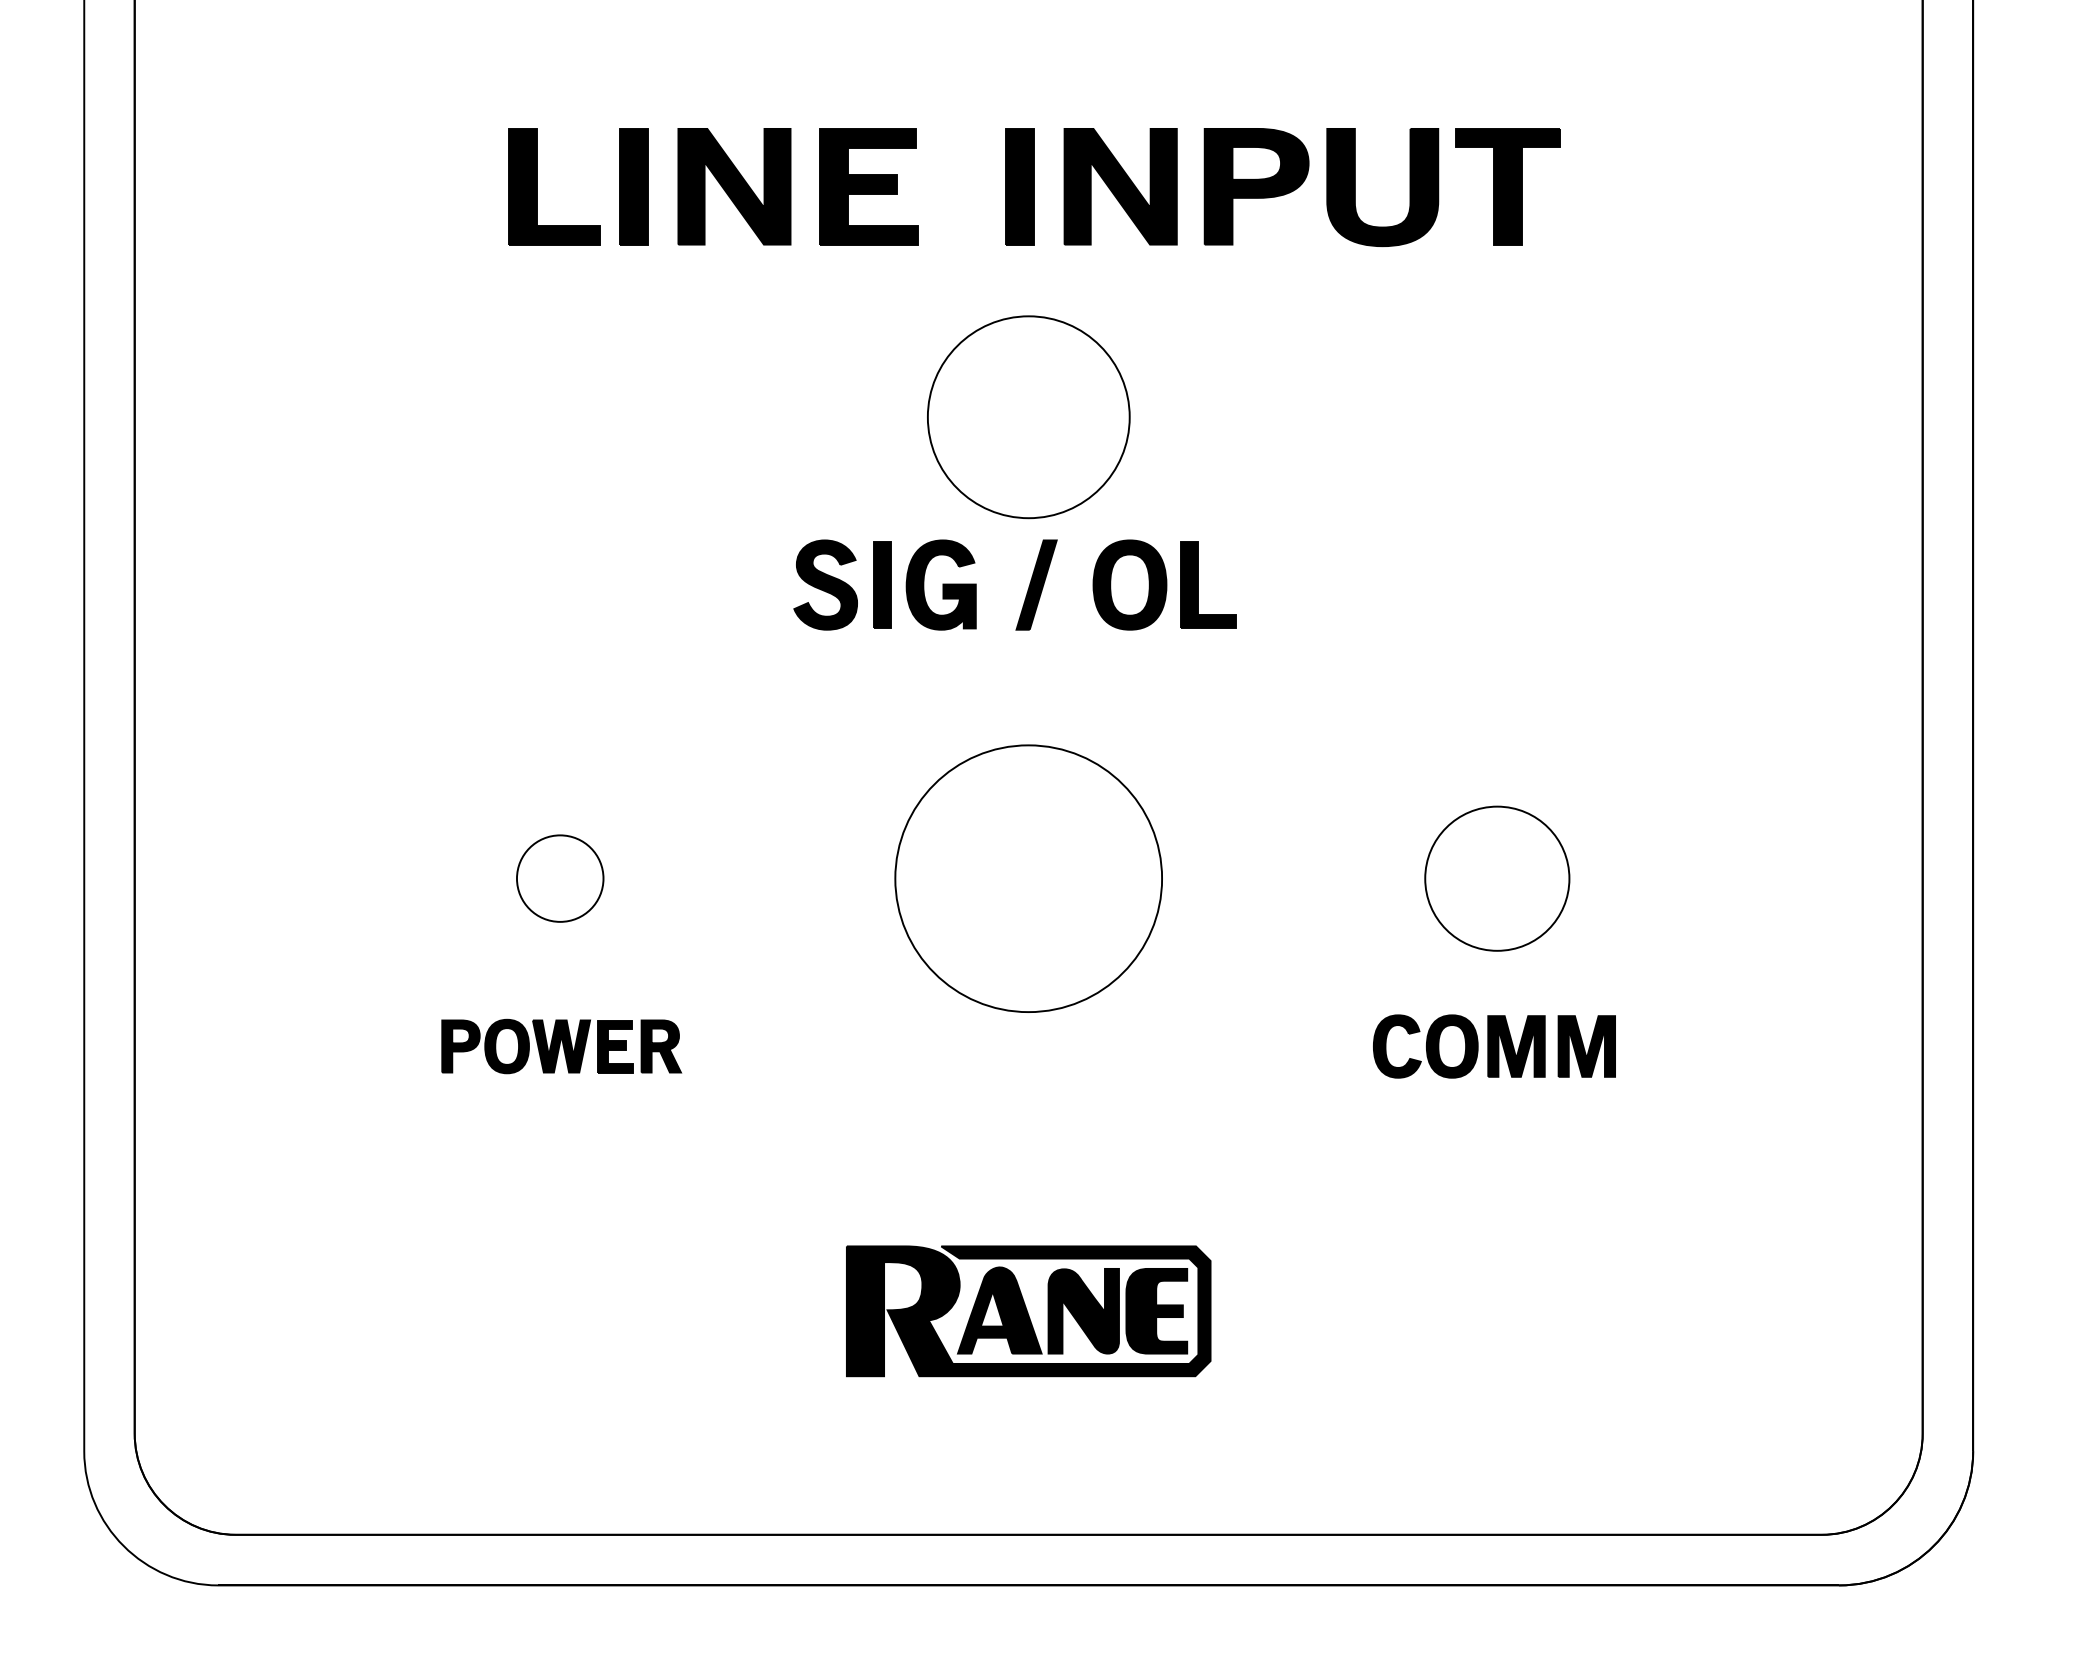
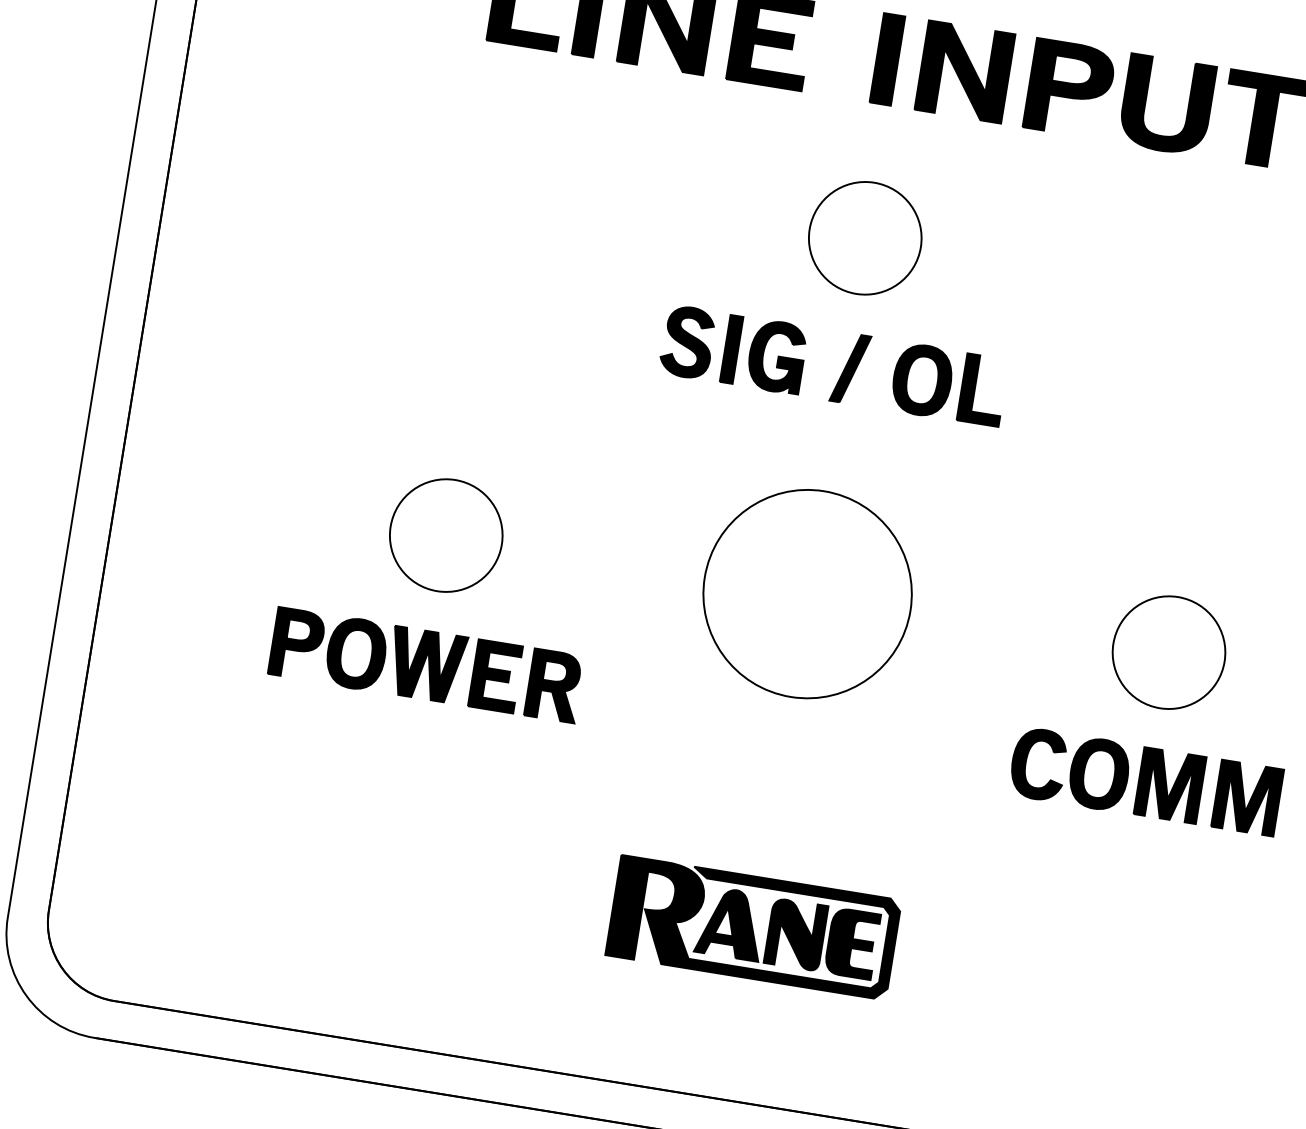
part: (1028, 417) -> (865, 238), size x0.71
part: (560, 878) -> (446, 535), size x1.67
part: (561, 1046) -> (426, 665), size x1.67
part: (1494, 1046) -> (1145, 781), size x1.43

